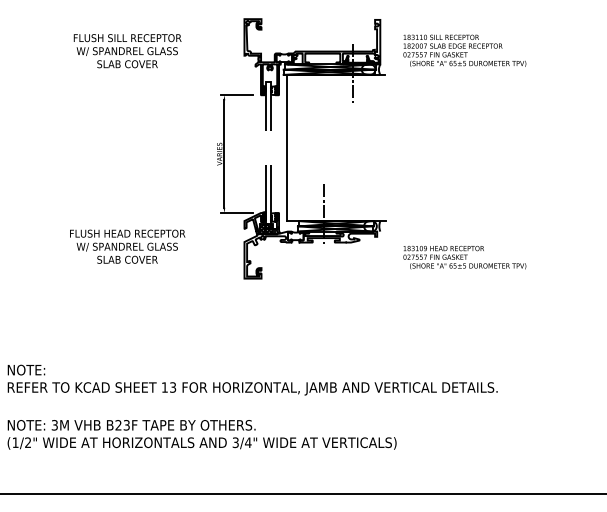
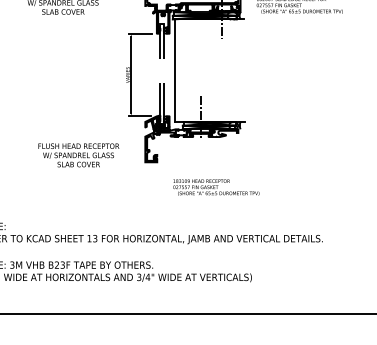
text: (127, 246) -> (78, 155), moved
text: (464, 257) -> (216, 187), moved

